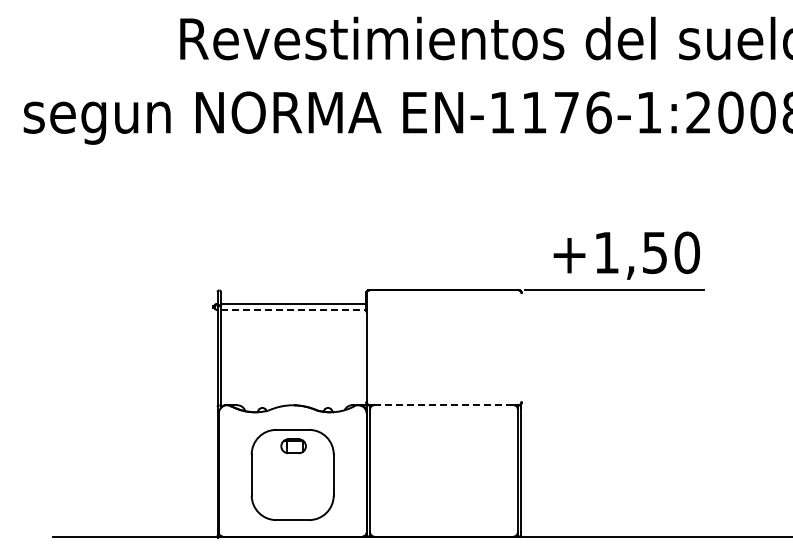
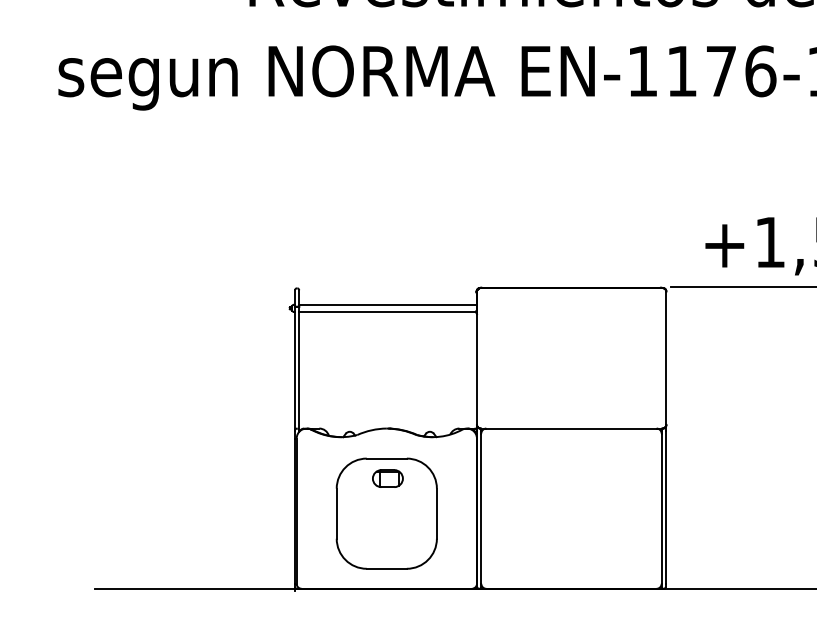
line: (293, 309) -> (387, 311), dashed -> solid
line: (521, 347) -> (666, 358), added
line: (443, 405) -> (570, 428), dashed -> solid

